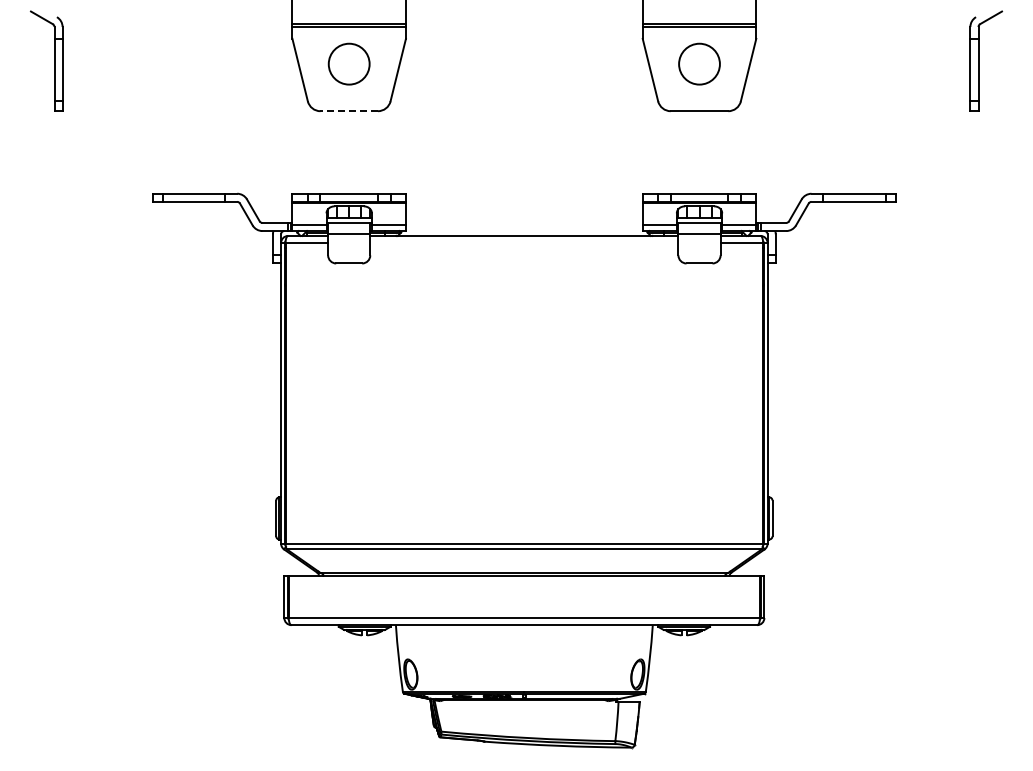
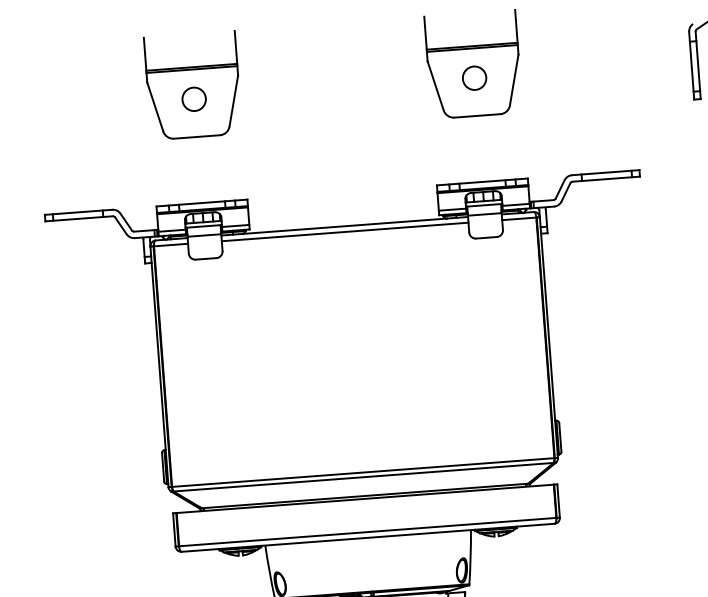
circle: (348, 63) -> (193, 98), size x0.71
circle: (699, 63) -> (474, 77), size x0.71
line: (349, 111) -> (197, 137), dashed -> solid
line: (524, 243) -> (345, 232), added

